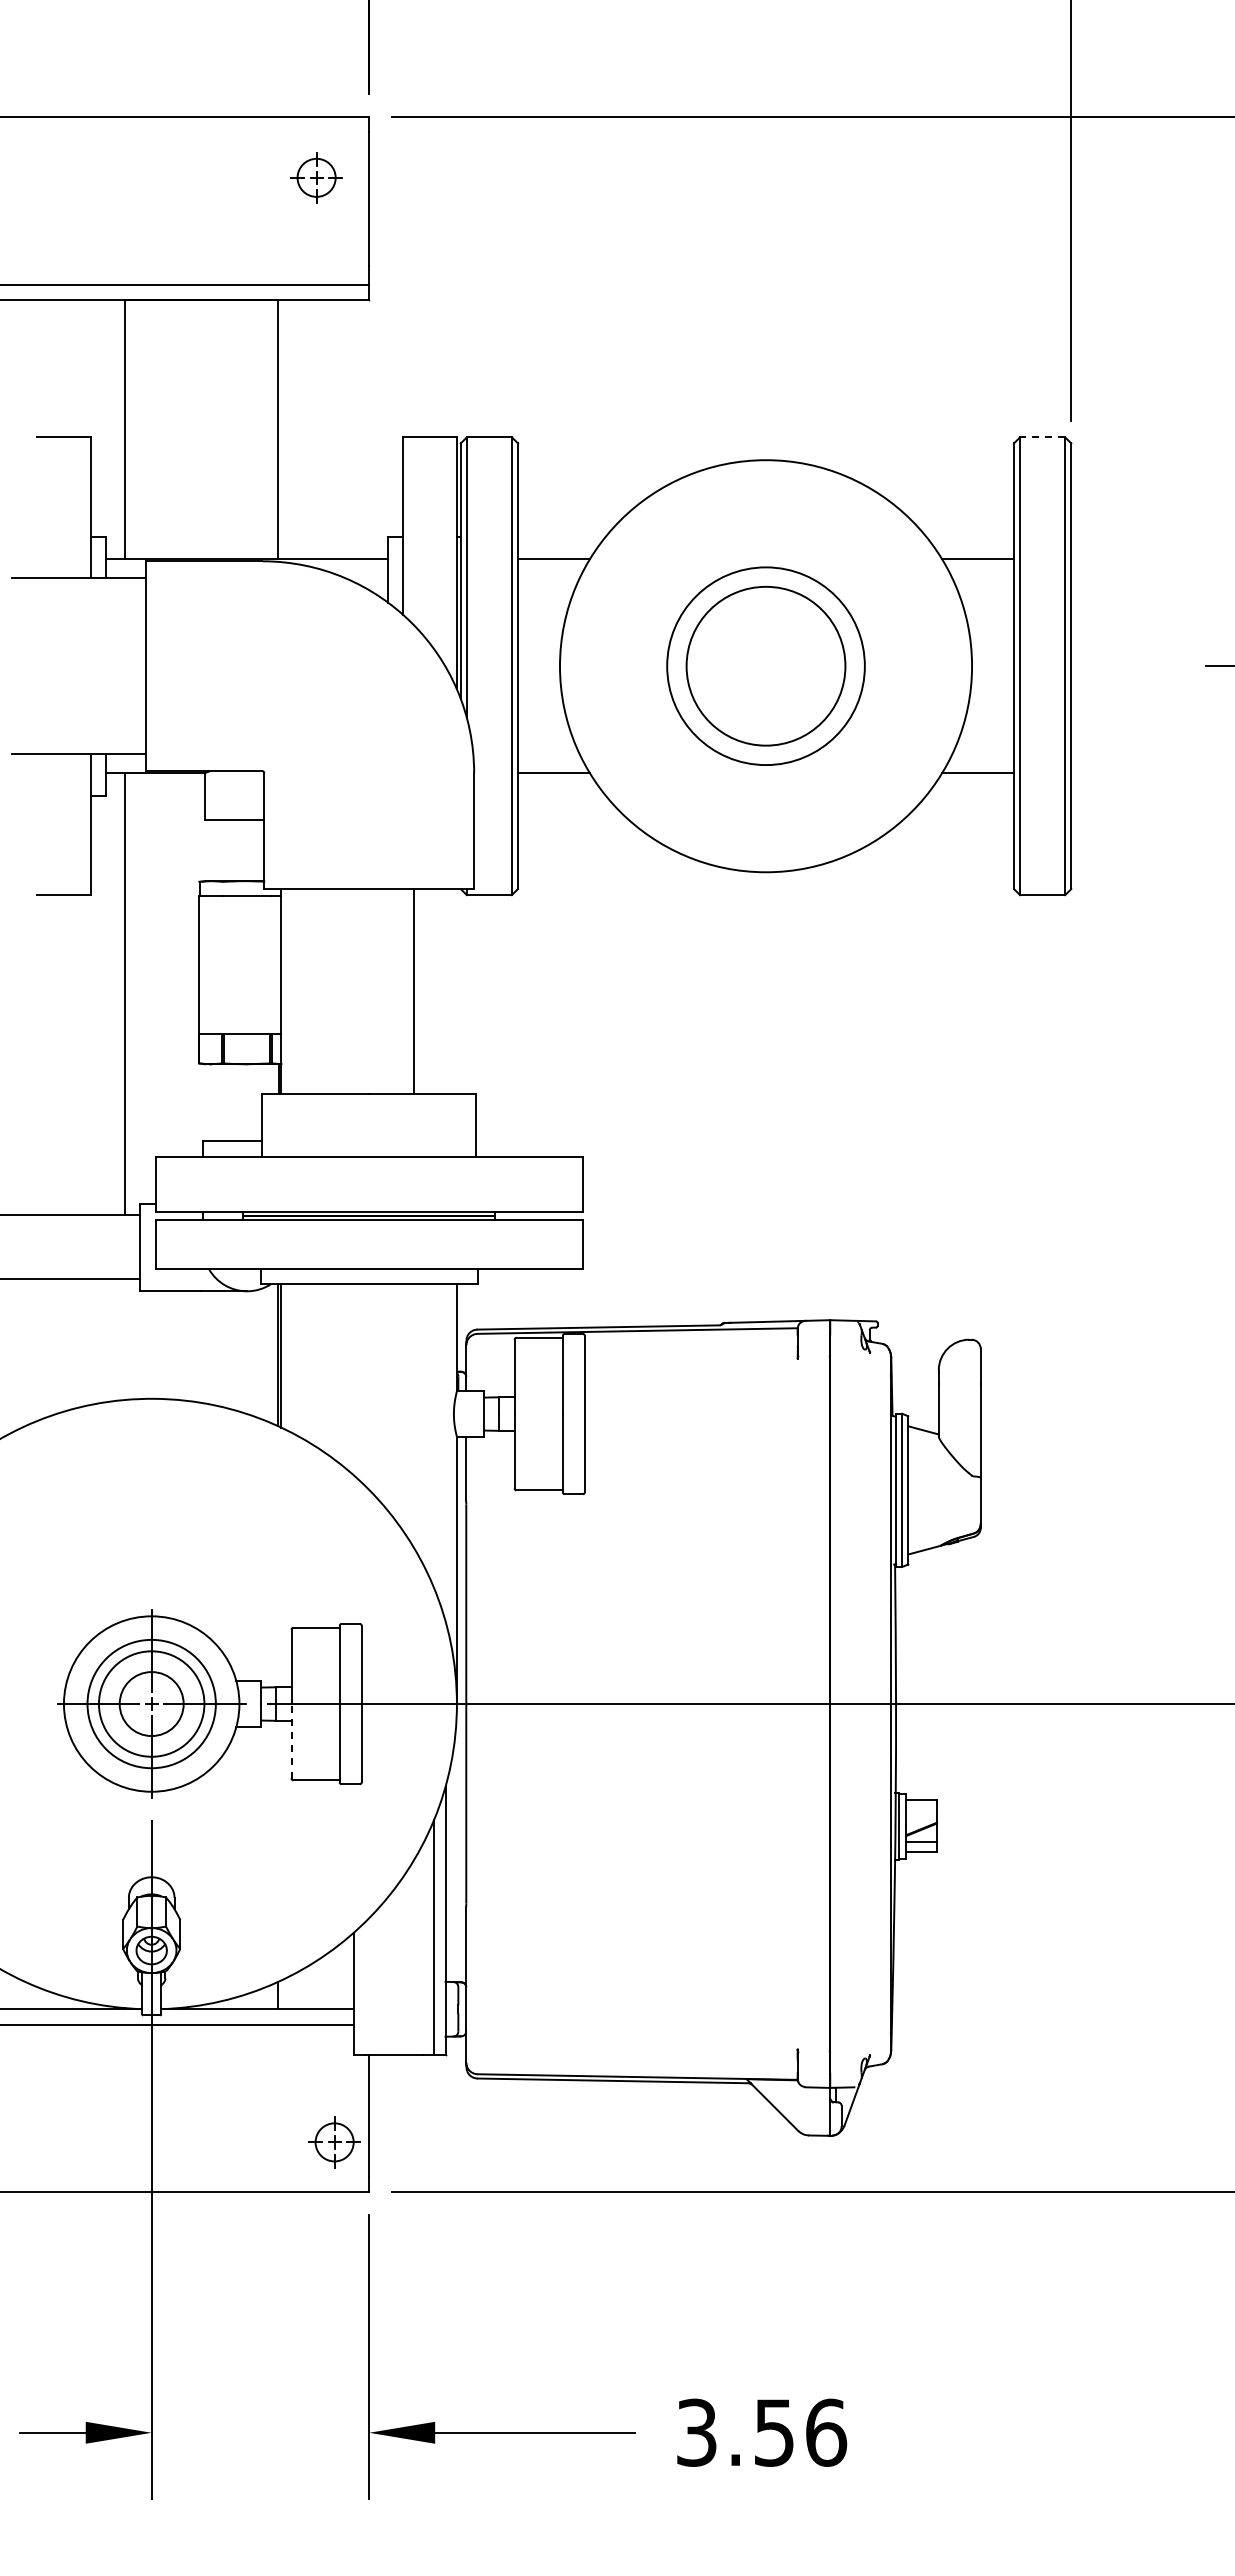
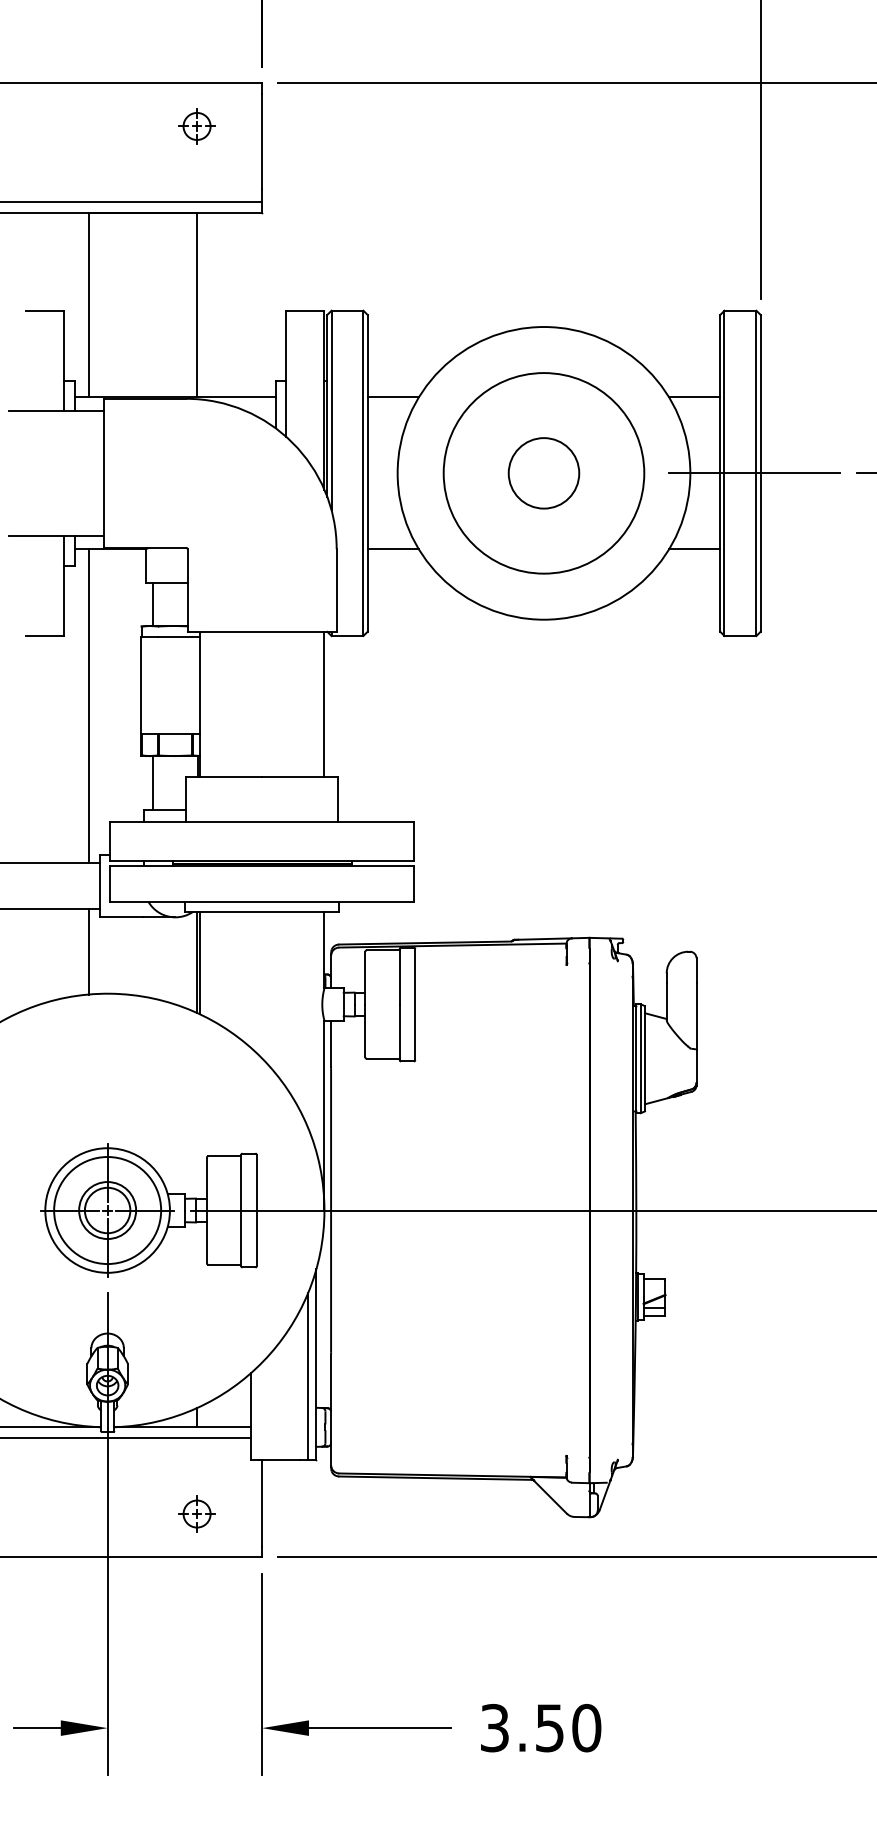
part: (316, 177) -> (196, 126), moved
line: (1042, 437) -> (740, 310), dashed -> solid
circle: (765, 665) -> (543, 472), size x0.62
circle: (765, 666) -> (543, 473), size x1.43
line: (1062, 666) -> (754, 473), added
line: (215, 850) -> (152, 604), added
line: (413, 991) -> (324, 704), moved
line: (215, 1102) -> (152, 783), added
line: (125, 1339) -> (89, 951), added
circle: (151, 1703) -> (107, 1210), size x0.62
circle: (151, 1703) -> (107, 1210), size x1.43
line: (291, 1740) -> (206, 1236), dashed -> solid
part: (334, 2142) -> (196, 1514), moved
text: (826, 2432) -> (586, 1727), 3.56 -> 3.50

